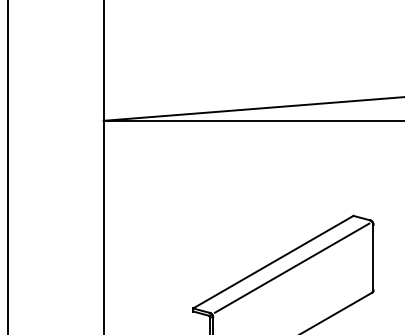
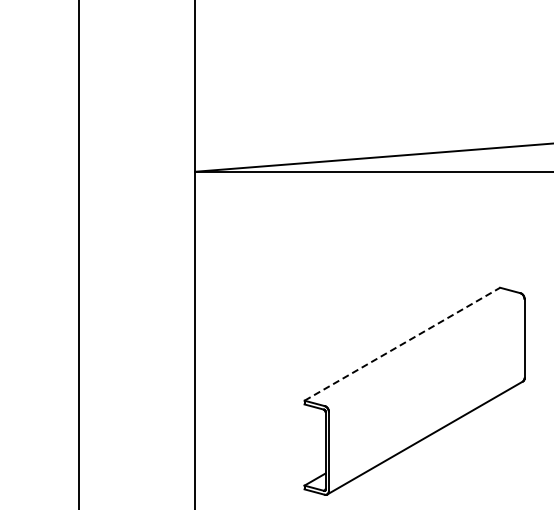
line: (273, 262) -> (402, 344), solid -> dashed
line: (292, 268) -> (425, 351), removed

